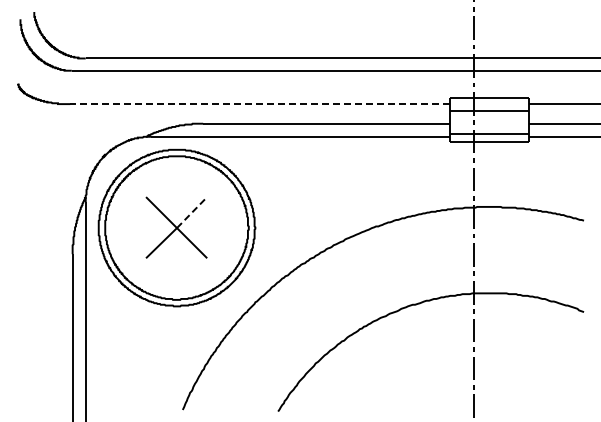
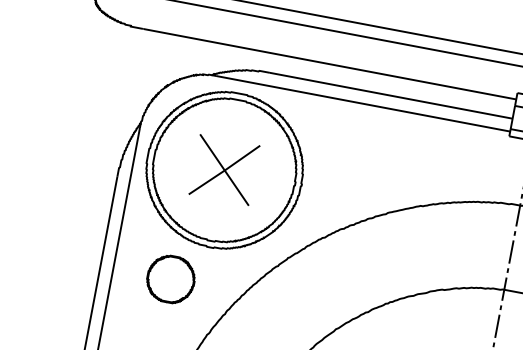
line: (260, 104) -> (329, 64), dashed -> solid
line: (192, 212) -> (242, 158), dashed -> solid
part: (143, 344) -> (170, 278), added

